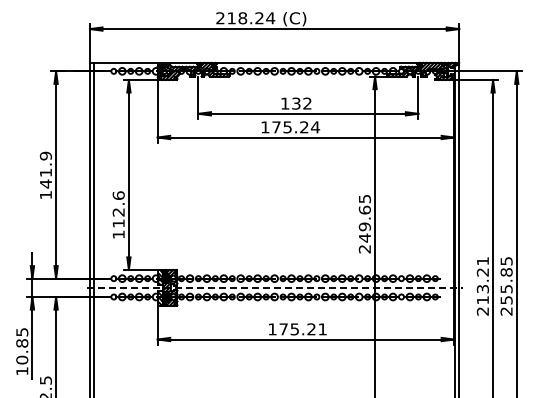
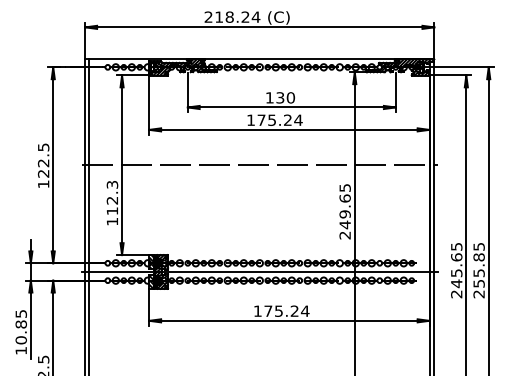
text: (307, 103) -> (290, 97), 132 -> 130
text: (45, 169) -> (43, 160), 141.9 -> 122.5
line: (274, 175) -> (259, 165), added
text: (118, 195) -> (112, 184), 112.6 -> 112.3
text: (482, 280) -> (456, 265), 213.21 -> 245.65
line: (275, 287) -> (260, 271), dashed -> solid
text: (322, 329) -> (305, 311), 175.21 -> 175.24

